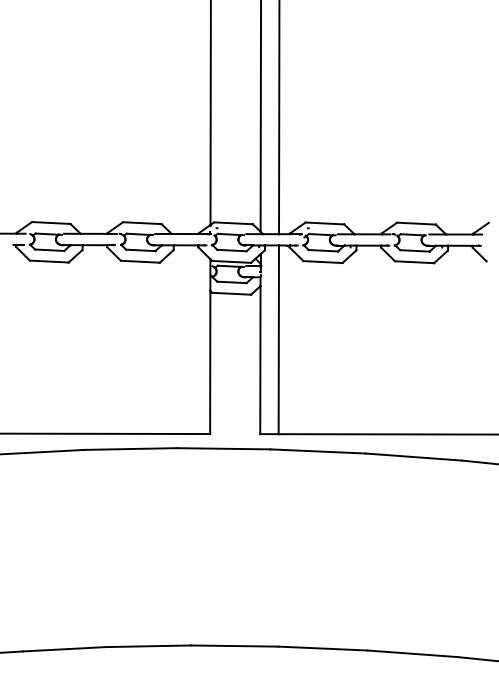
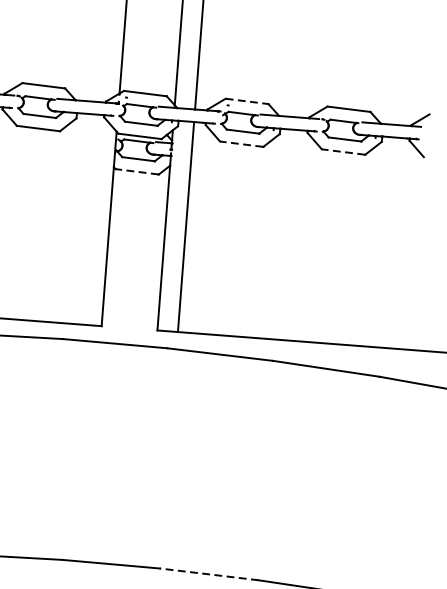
line: (325, 223) -> (247, 101), solid -> dashed
line: (322, 262) -> (241, 144), solid -> dashed
line: (413, 262) -> (342, 152), solid -> dashed
line: (230, 293) -> (136, 171), solid -> dashed
line: (322, 648) -> (208, 574), solid -> dashed

